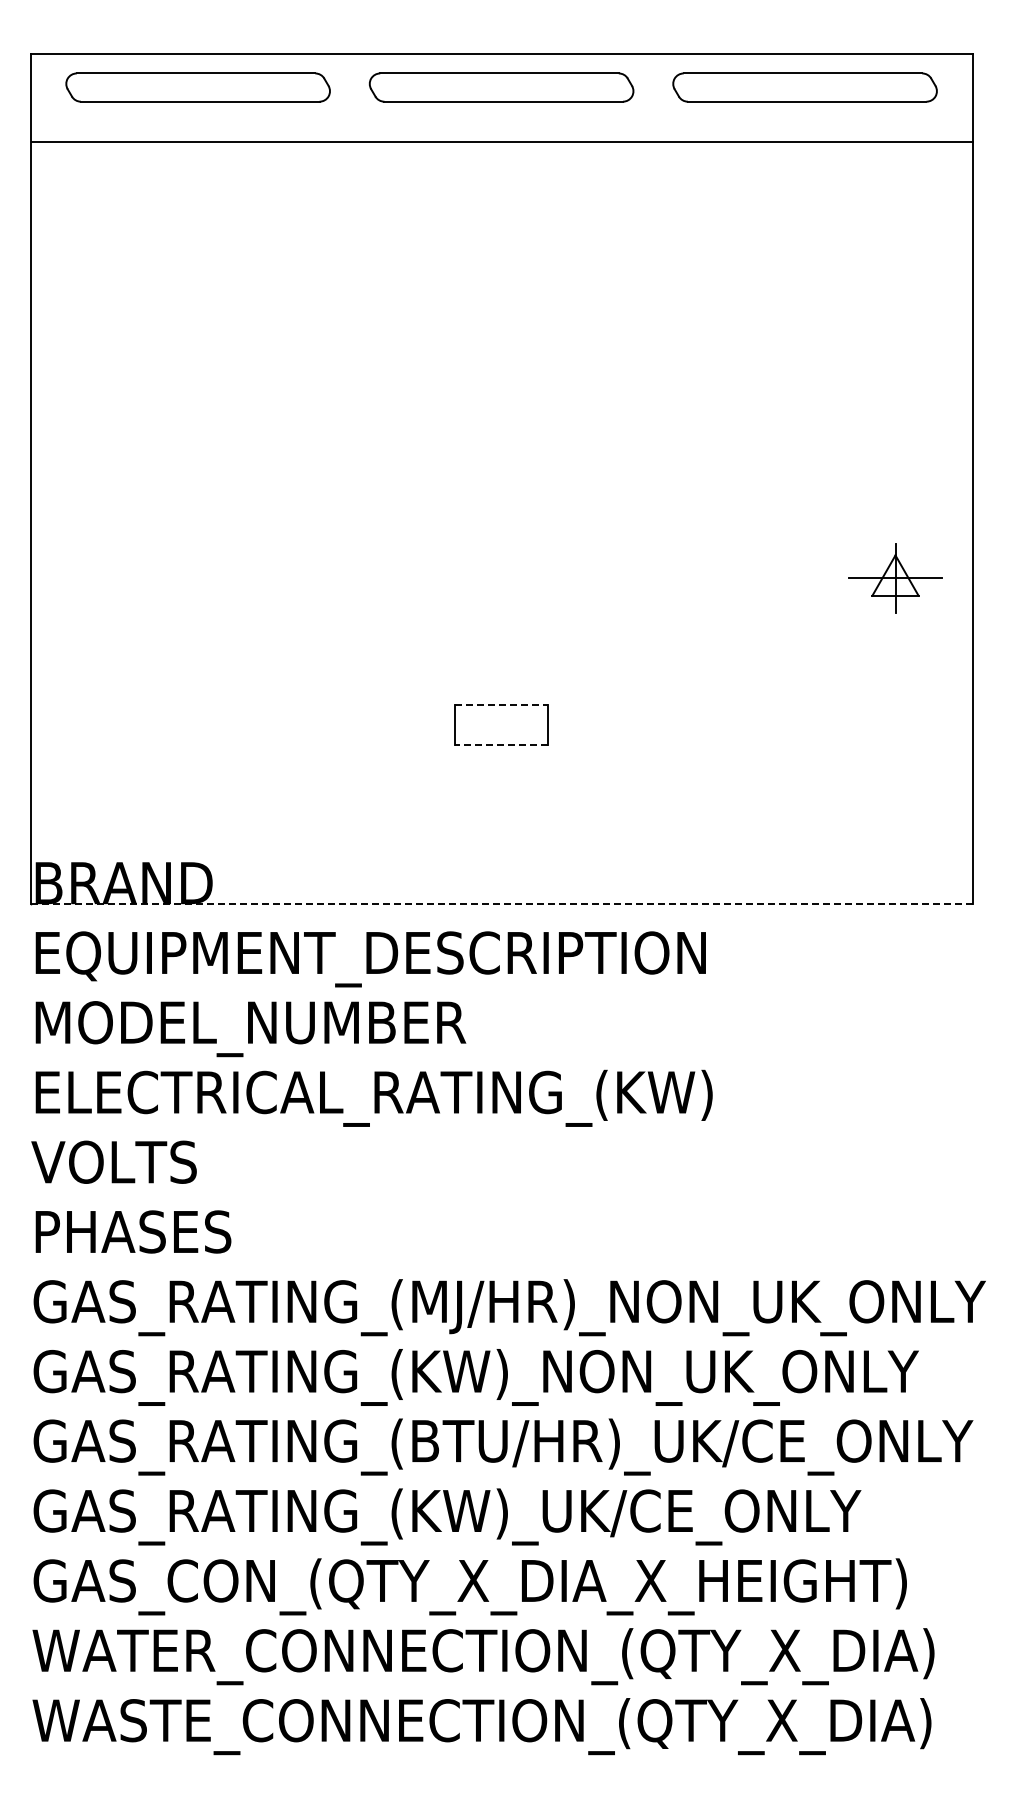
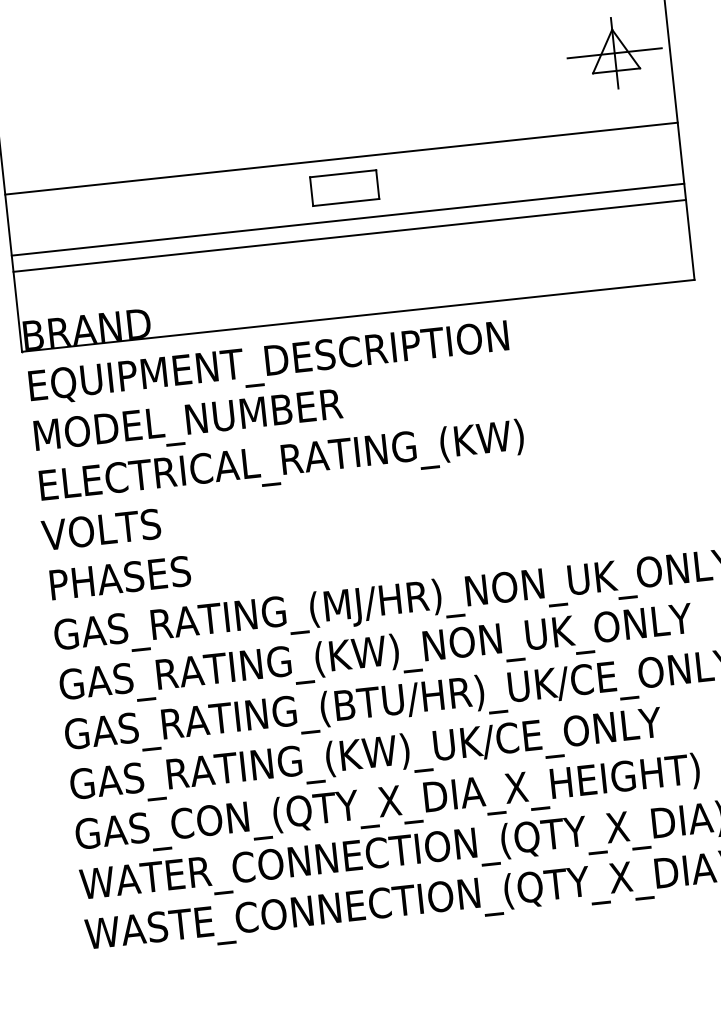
part: (895, 578) -> (614, 53), size x1.43
line: (501, 683) -> (341, 158), added
line: (502, 705) -> (343, 173), dashed -> solid
line: (501, 745) -> (346, 202), dashed -> solid
line: (501, 769) -> (347, 219), added
line: (501, 792) -> (349, 236), added
line: (501, 904) -> (358, 316), dashed -> solid

